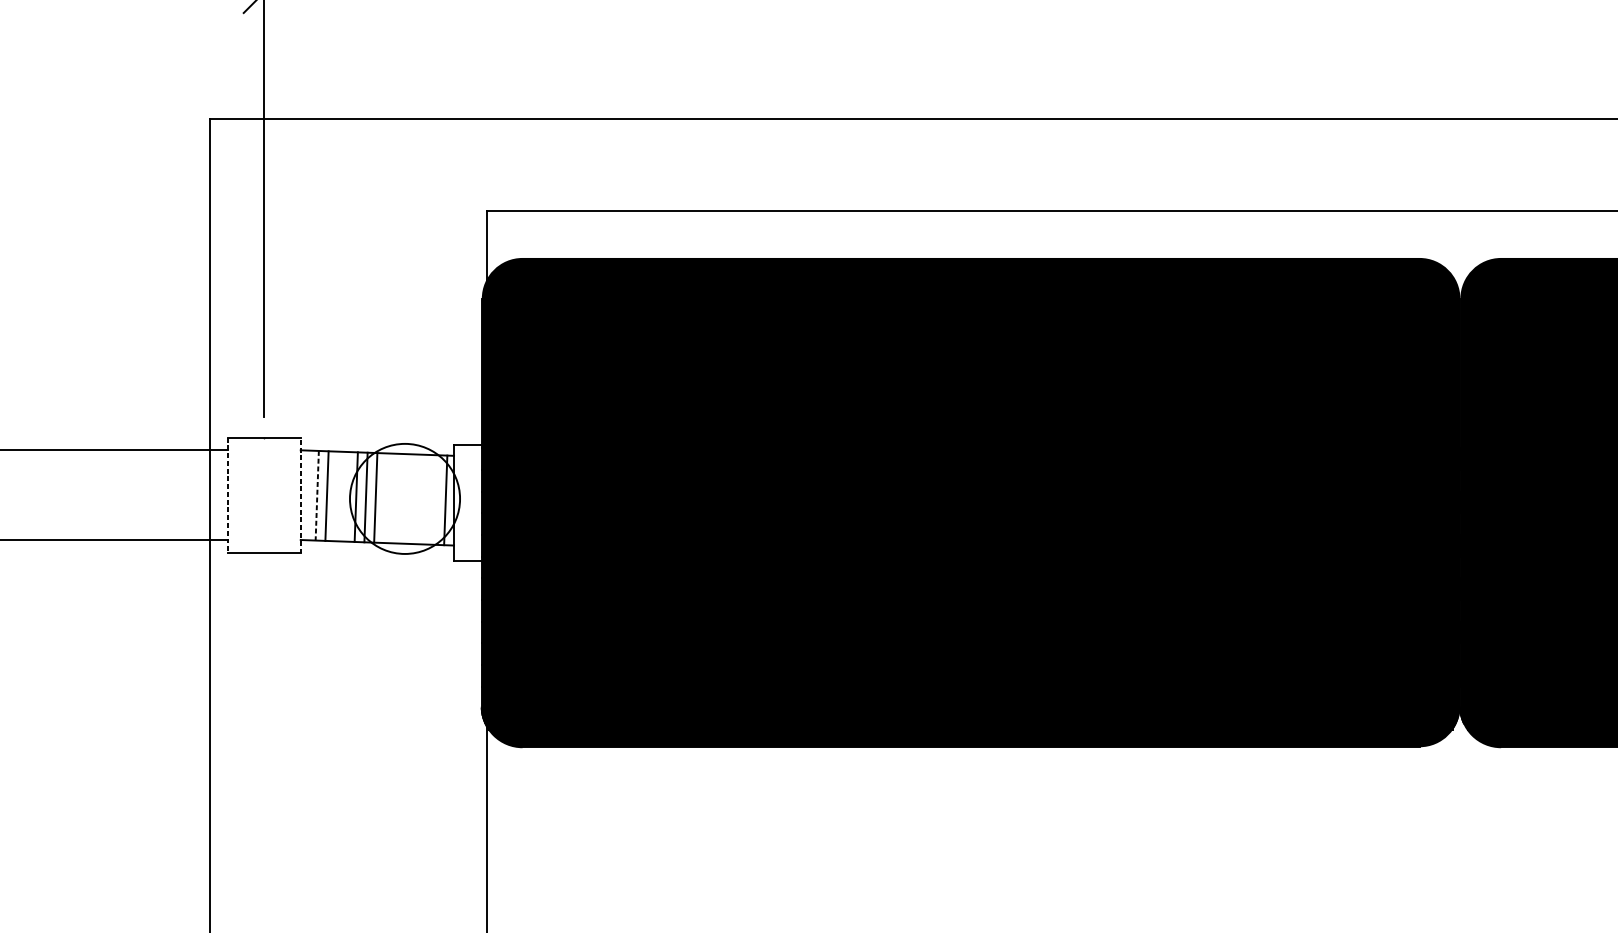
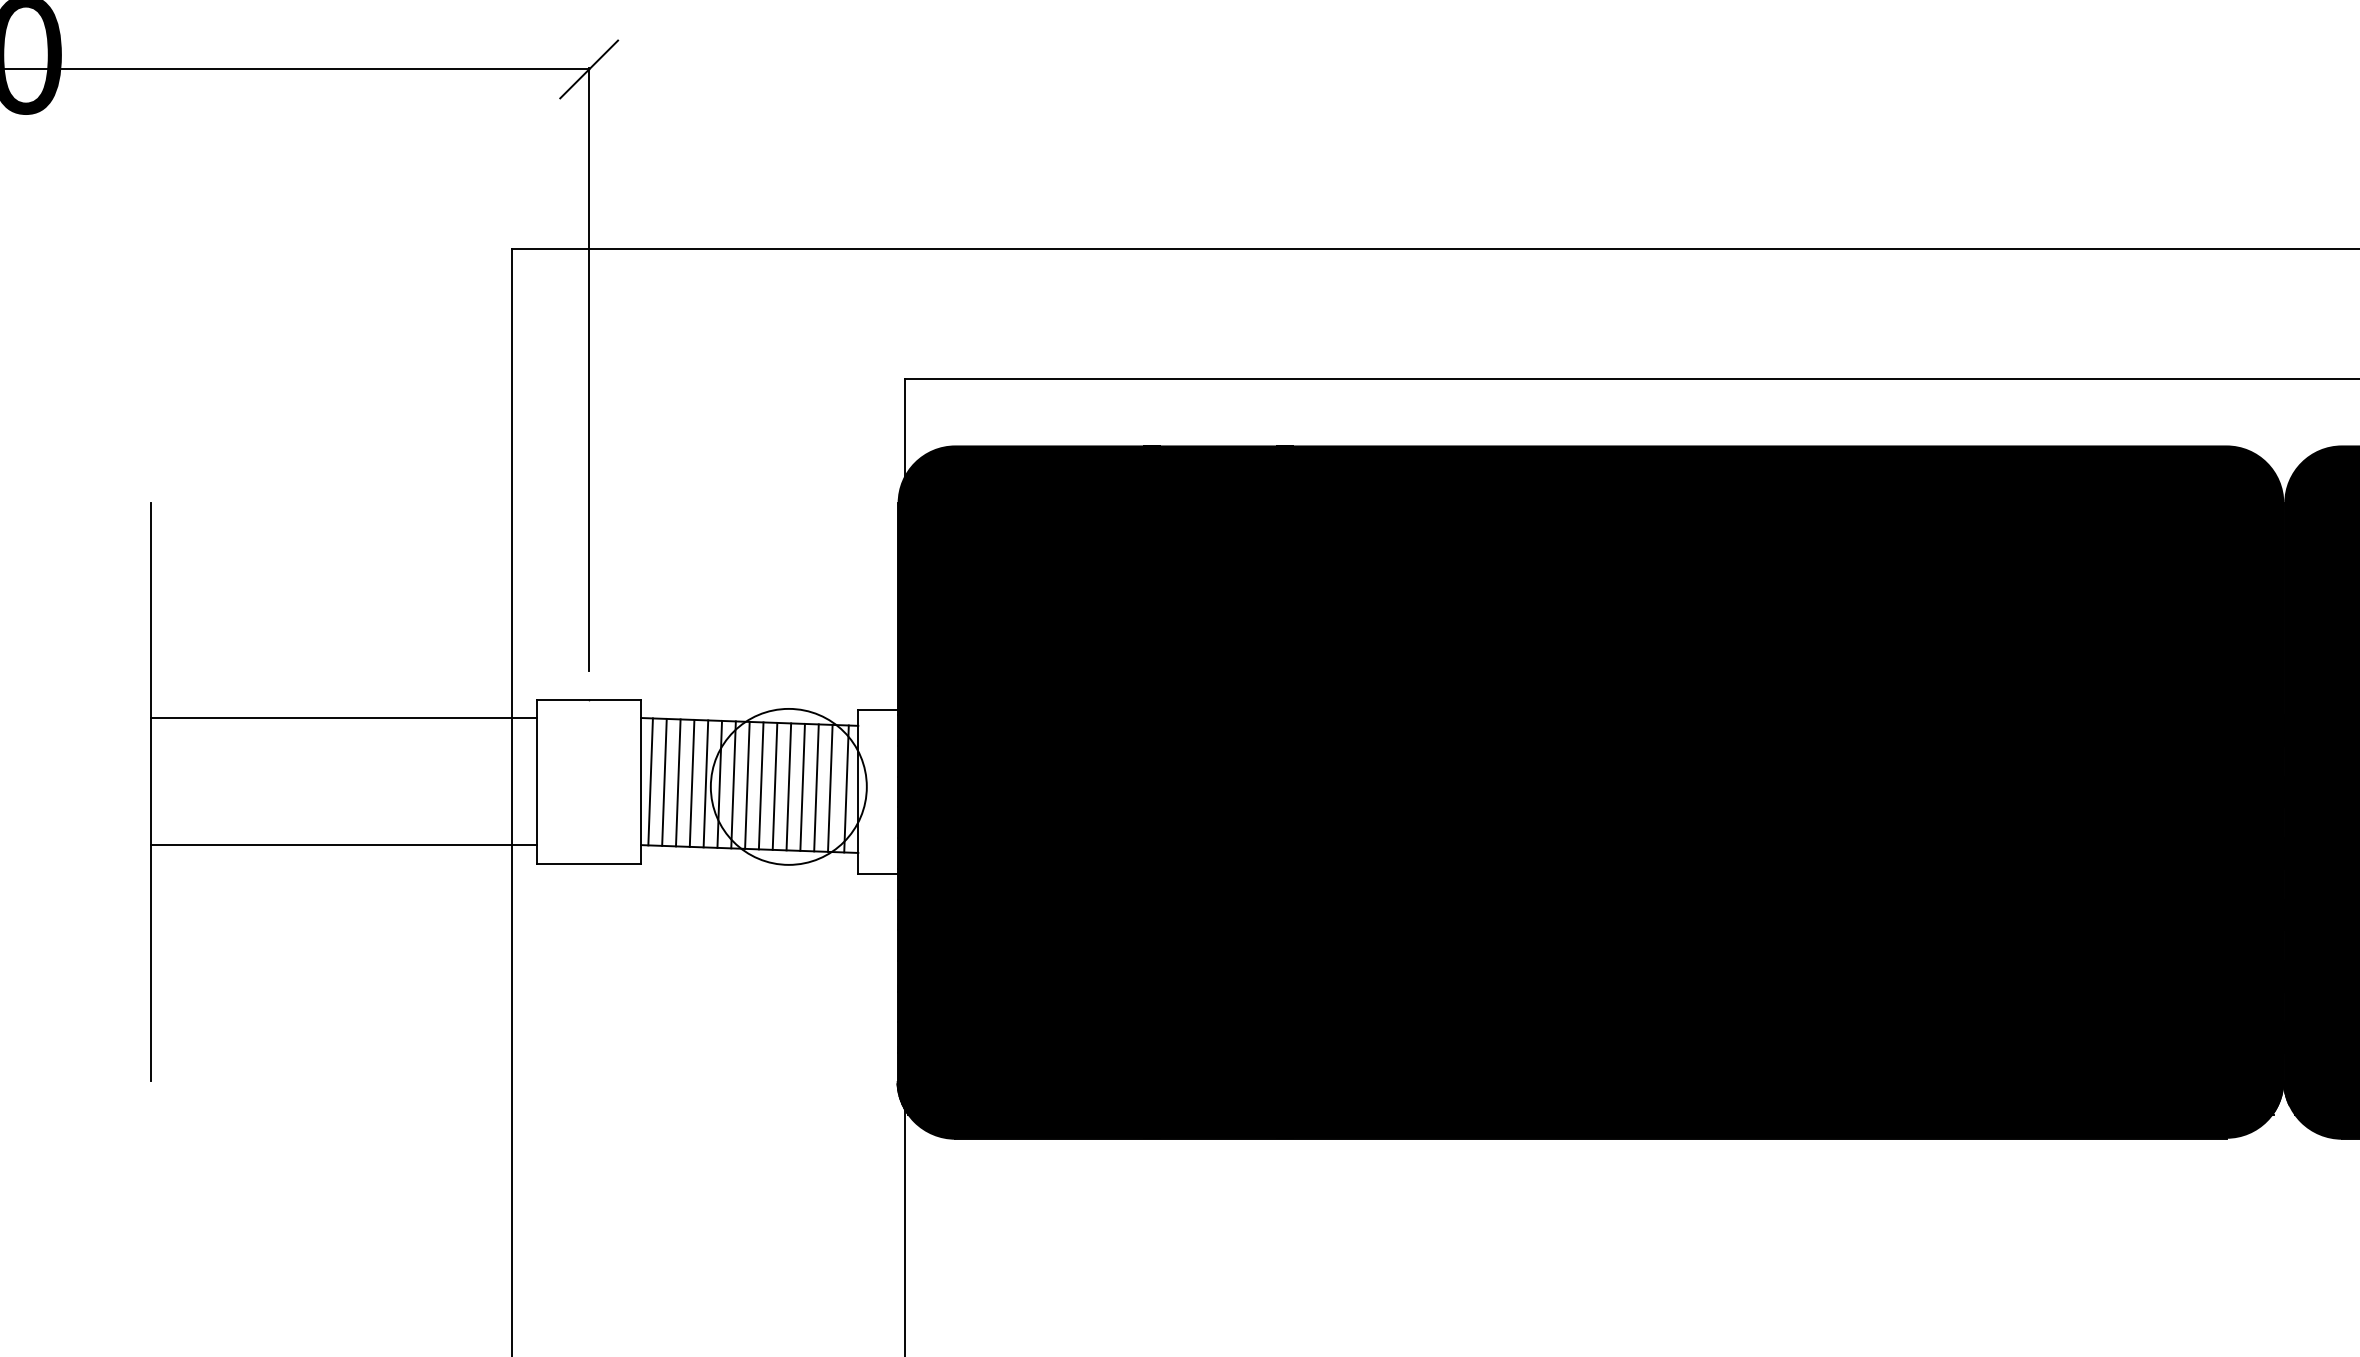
line: (227, 495) -> (537, 782), dashed -> solid
line: (301, 495) -> (641, 781), dashed -> solid
line: (307, 495) -> (650, 781), added
line: (317, 495) -> (664, 782), dashed -> solid
line: (336, 495) -> (691, 782), added
line: (346, 496) -> (705, 783), added
line: (385, 497) -> (760, 785), added
line: (394, 497) -> (774, 785), added
line: (404, 498) -> (788, 786), added
line: (414, 498) -> (802, 786), added
line: (424, 499) -> (816, 787), added
line: (434, 499) -> (830, 787), added

